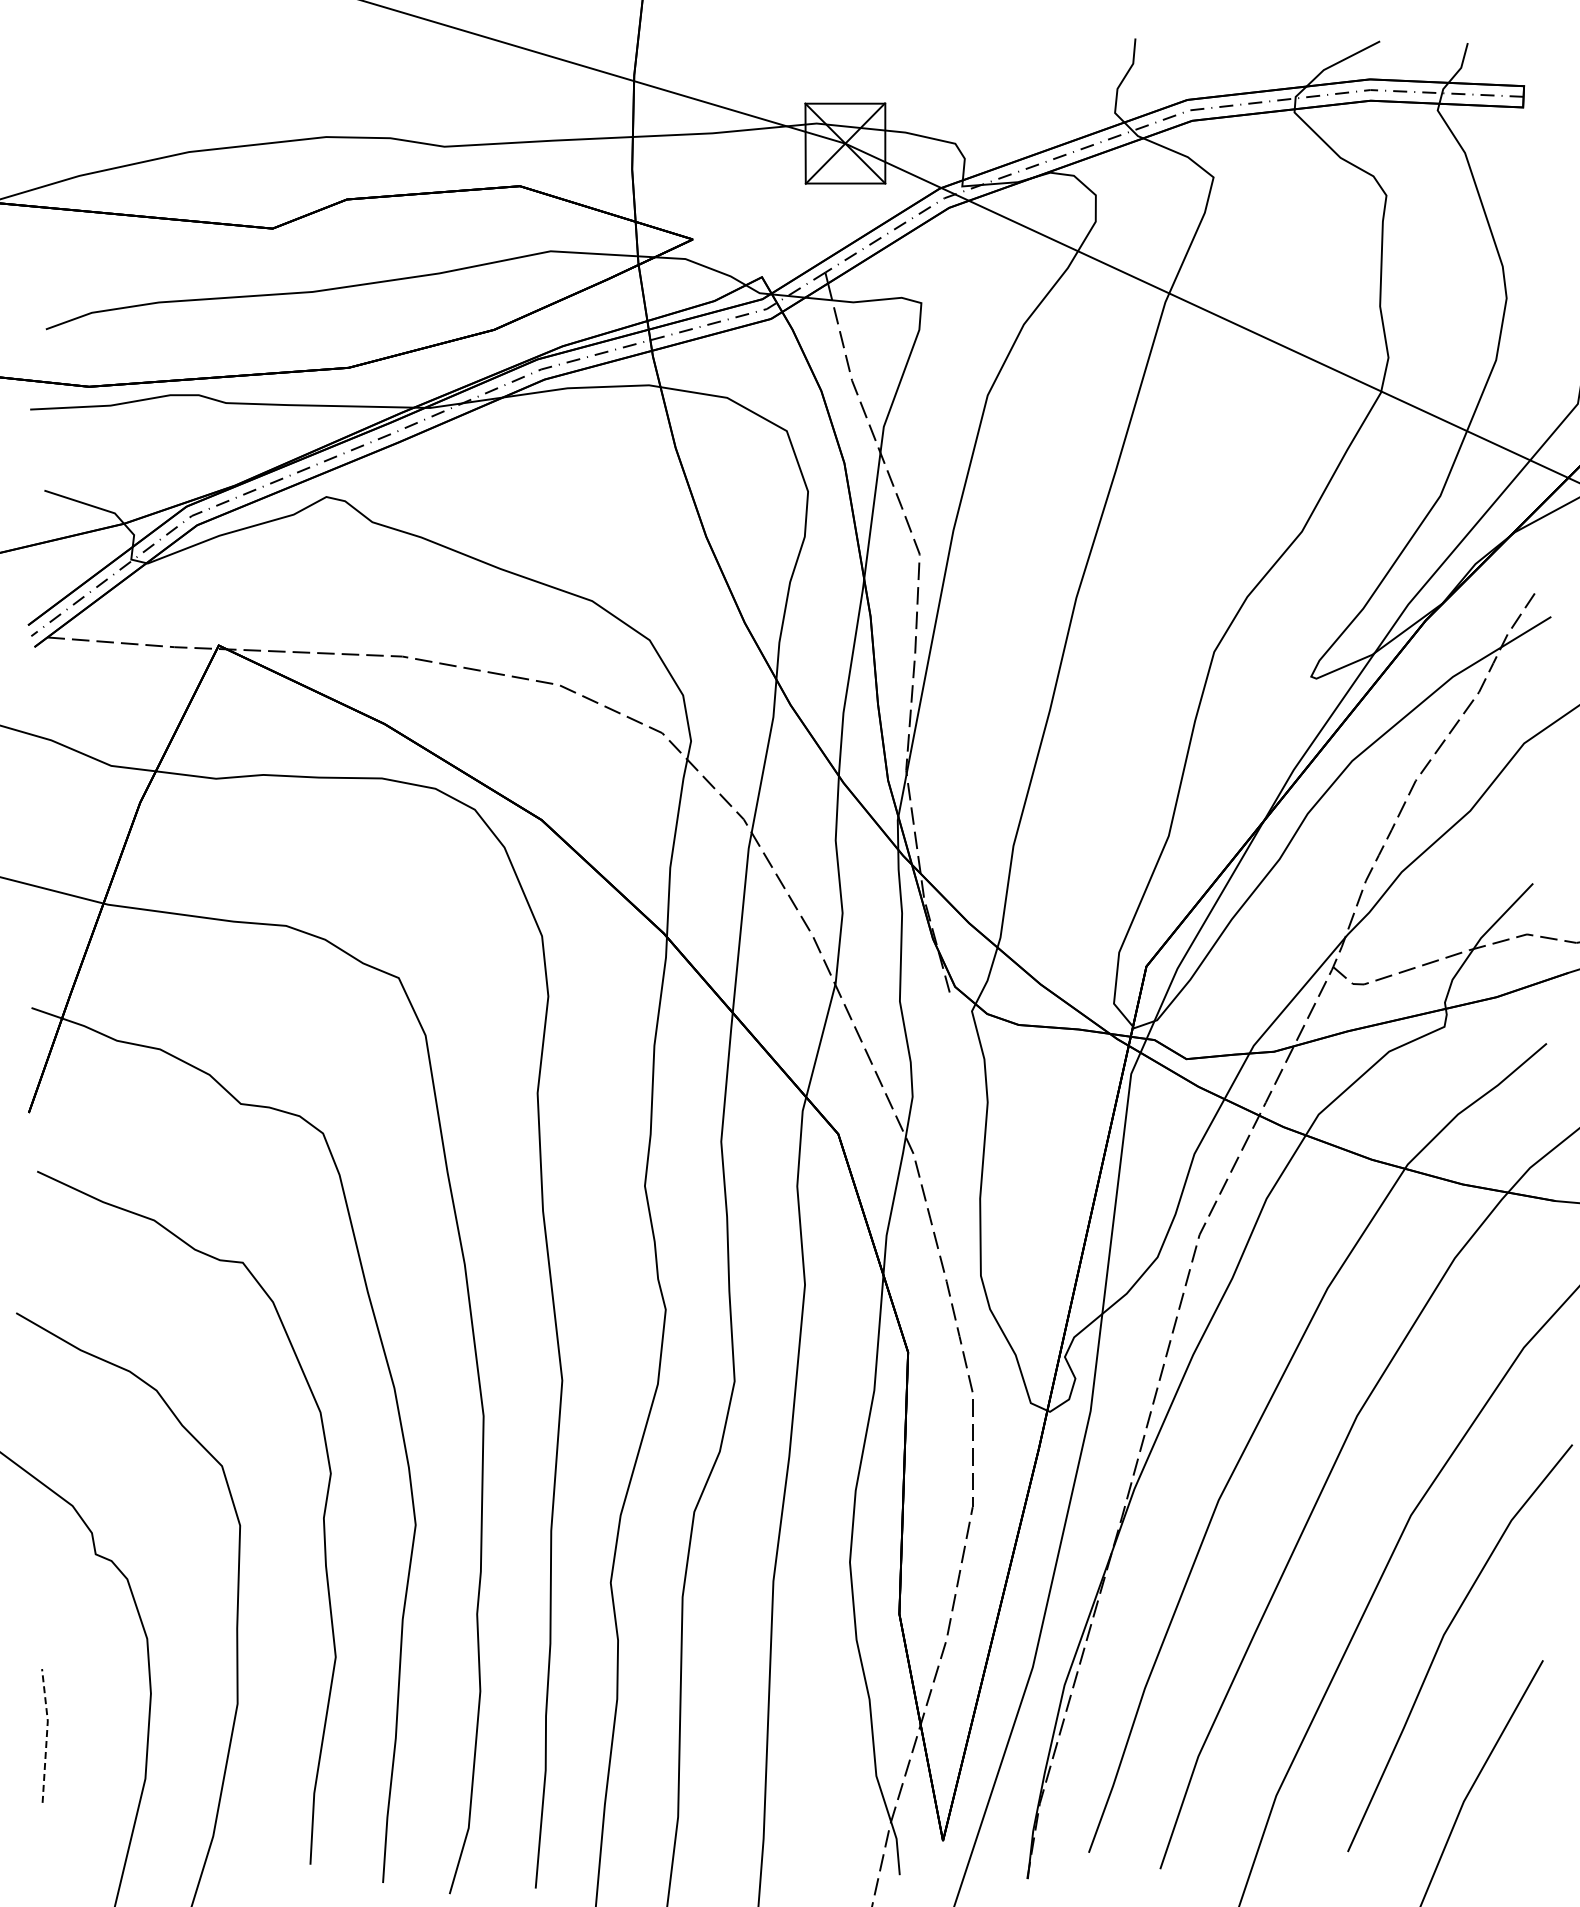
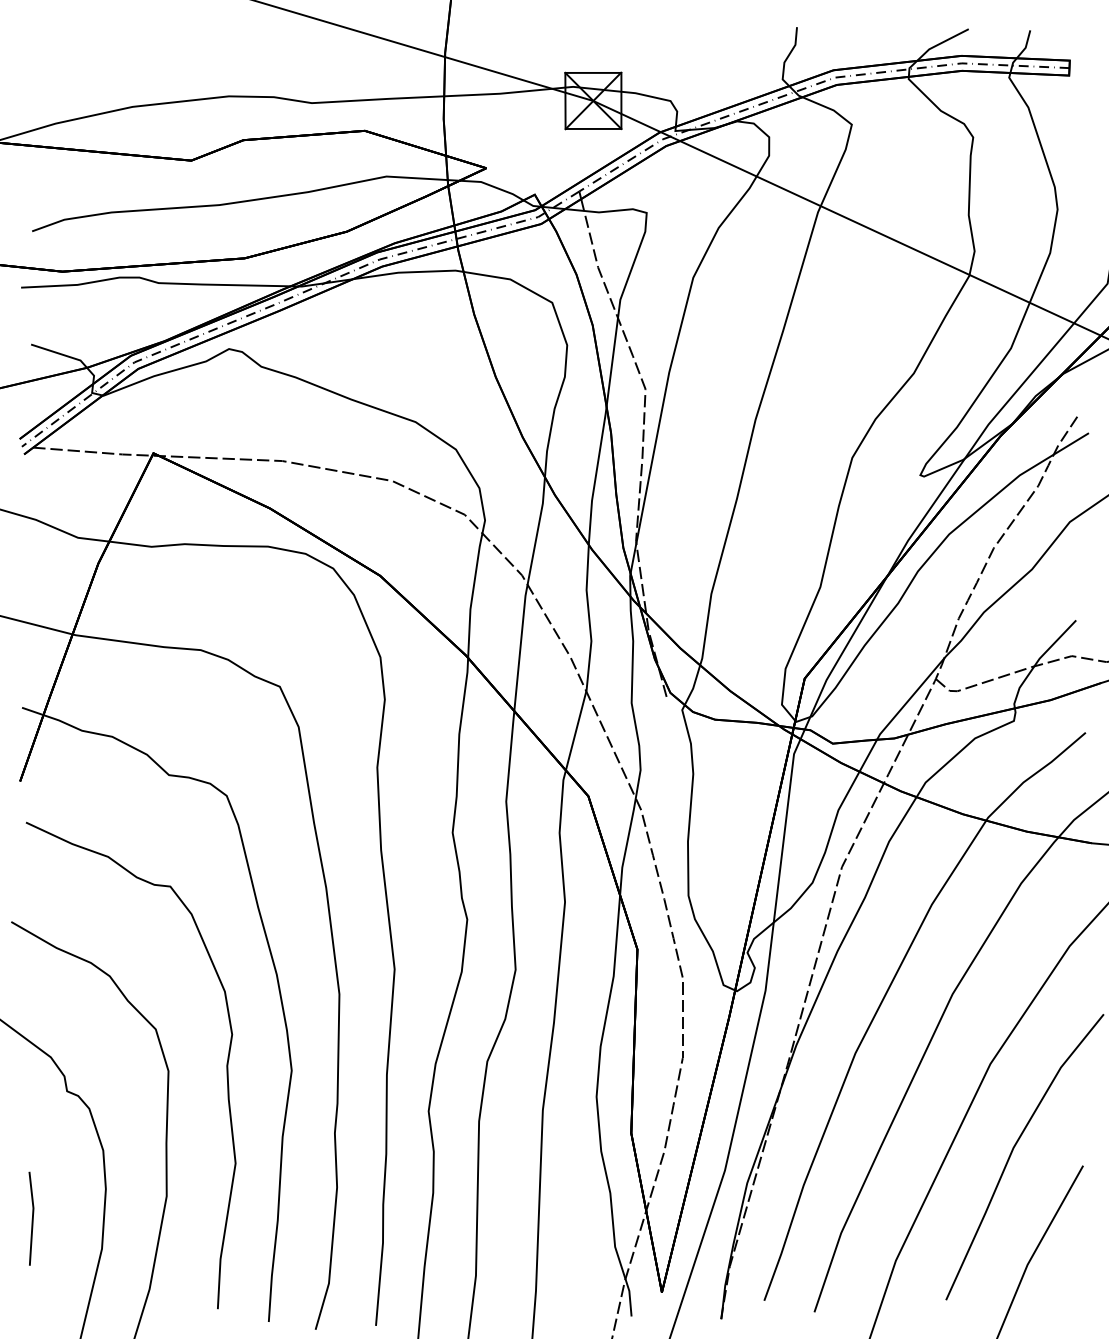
line: (46, 1734) -> (32, 1217), dashed -> solid

